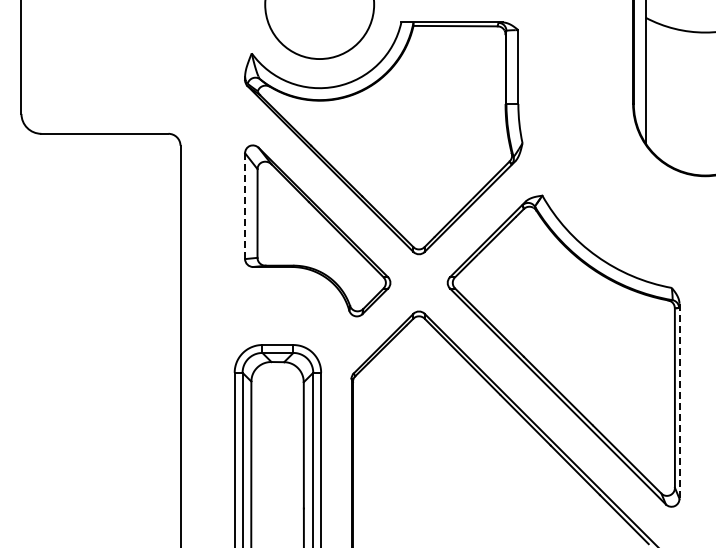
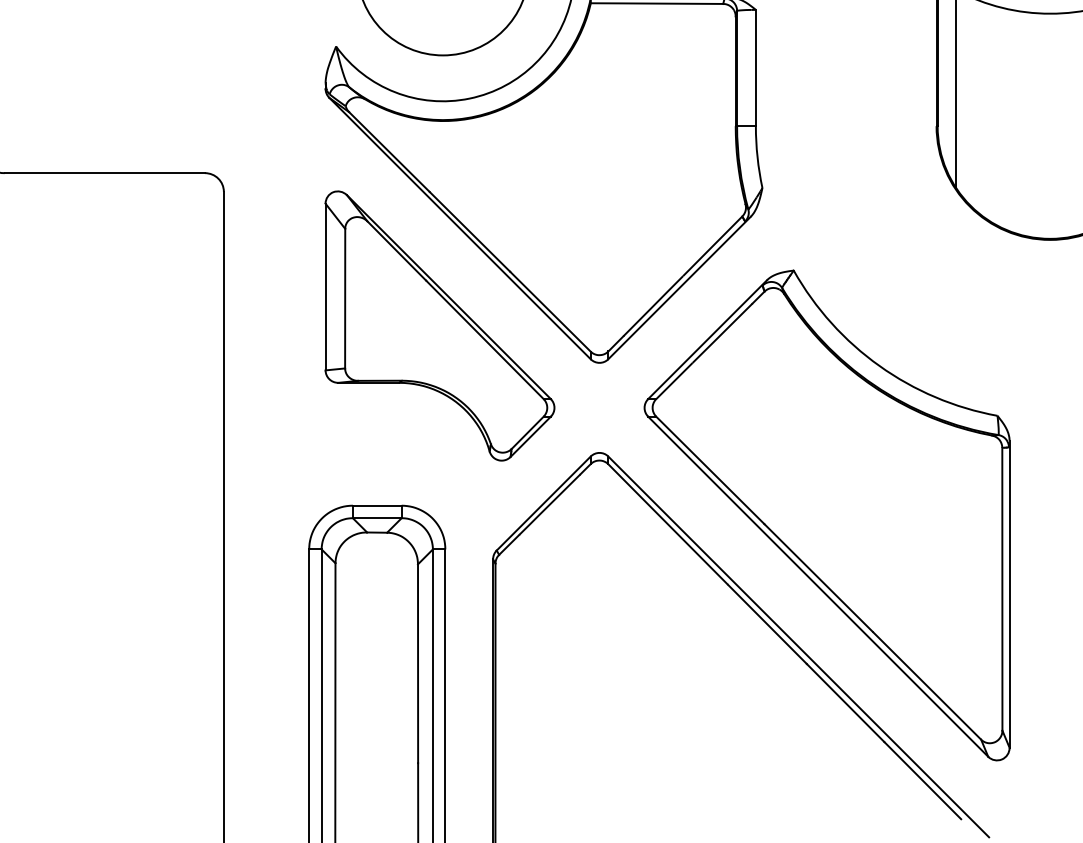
line: (245, 206) -> (326, 287), dashed -> solid
line: (679, 401) -> (1009, 594), dashed -> solid

